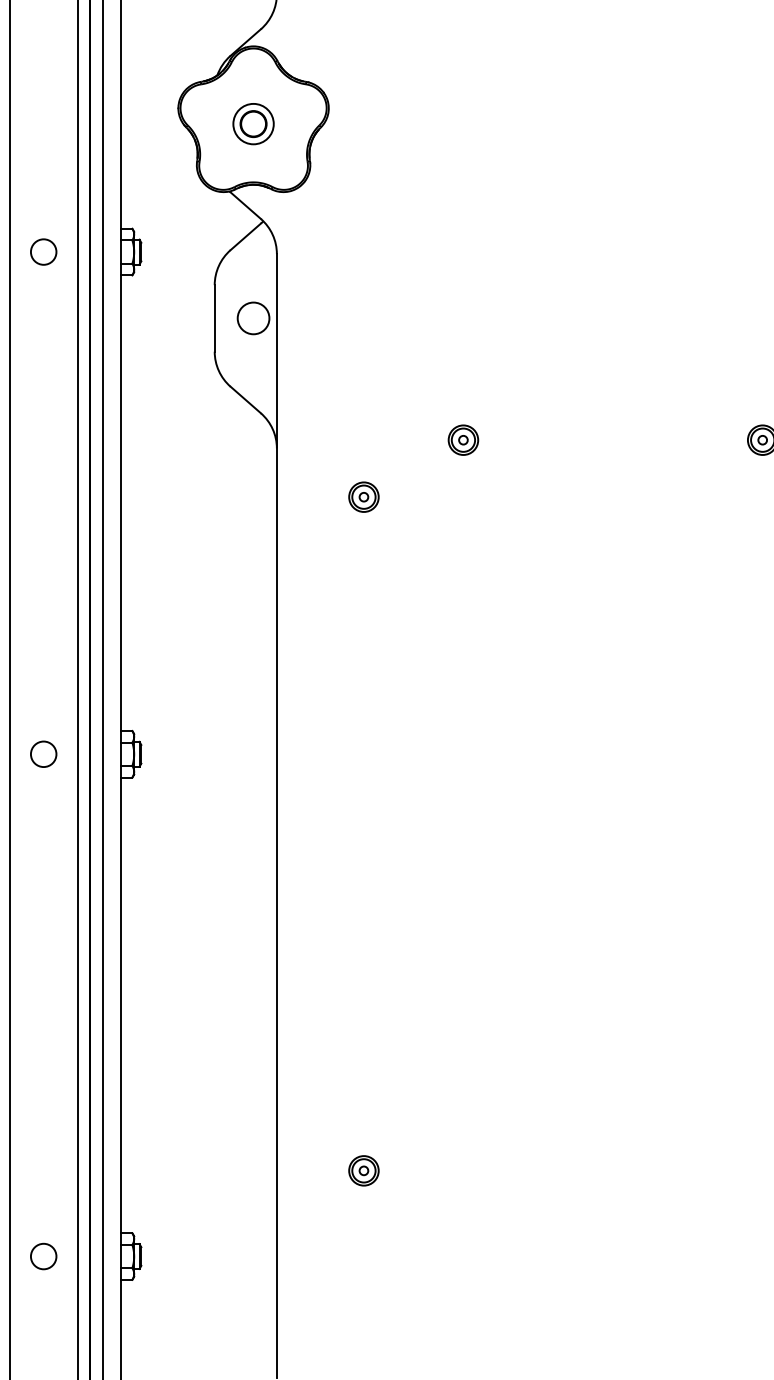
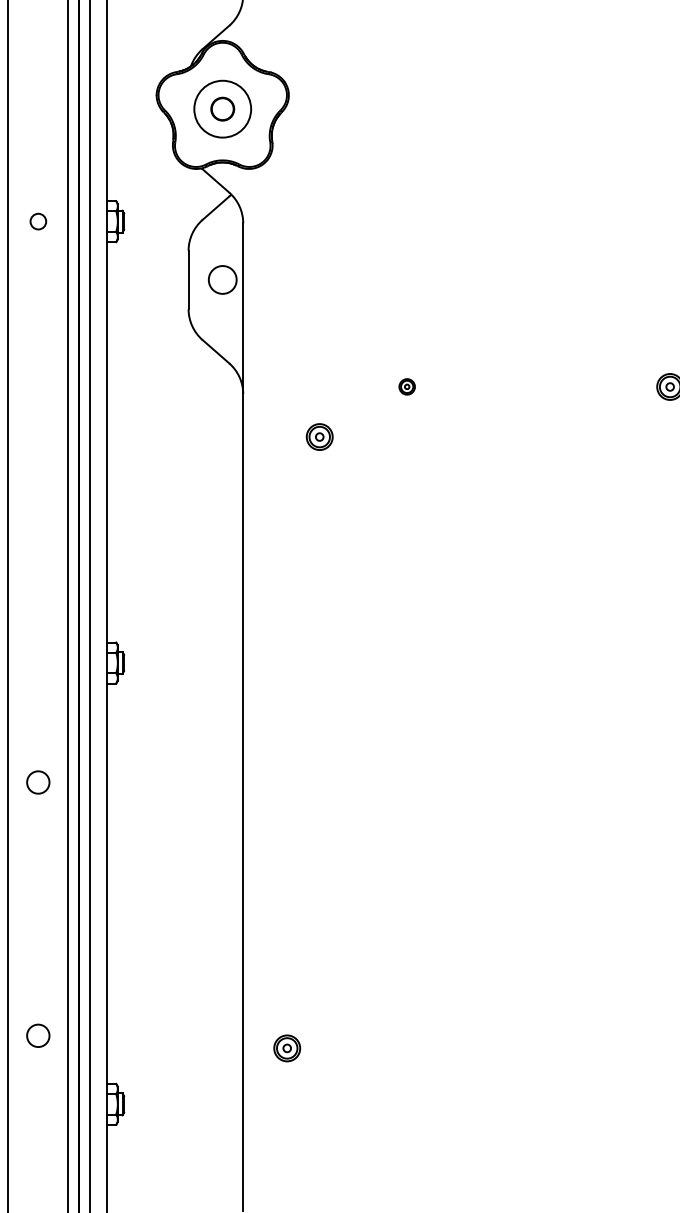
circle: (253, 123) -> (222, 108), size x1.6
circle: (43, 251) -> (38, 221), size x0.7
part: (463, 439) -> (407, 386), size x0.6
circle: (43, 753) -> (38, 781), moved
part: (363, 1170) -> (286, 1048), moved
circle: (43, 1256) -> (38, 1035), moved

